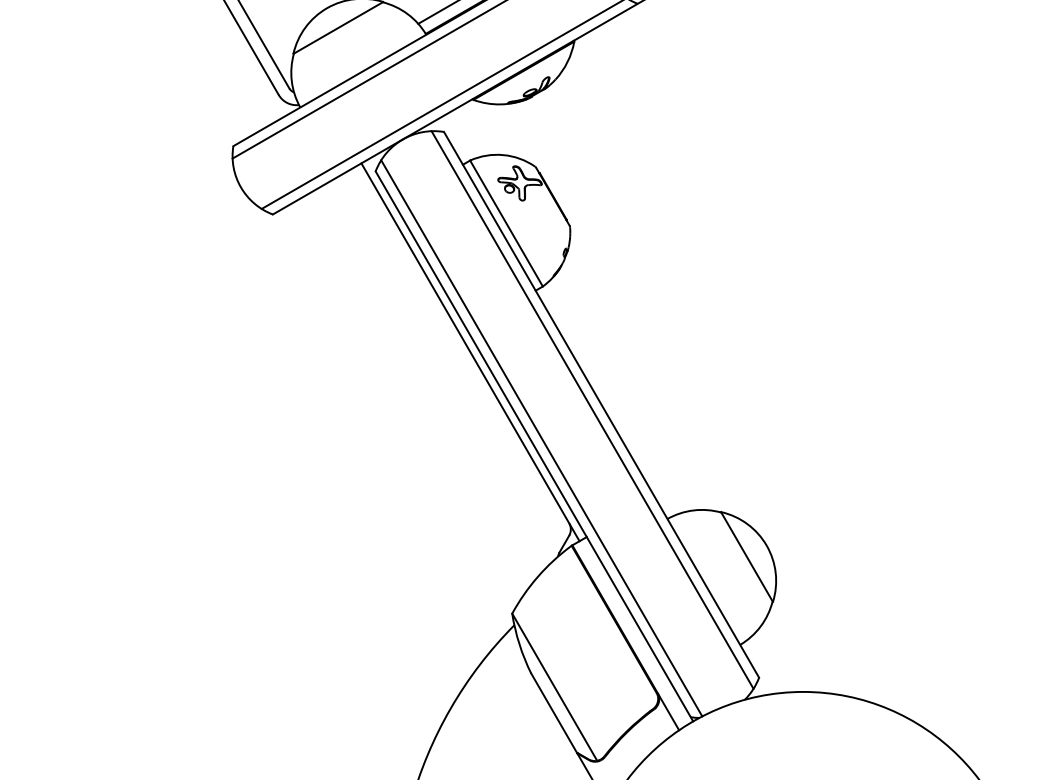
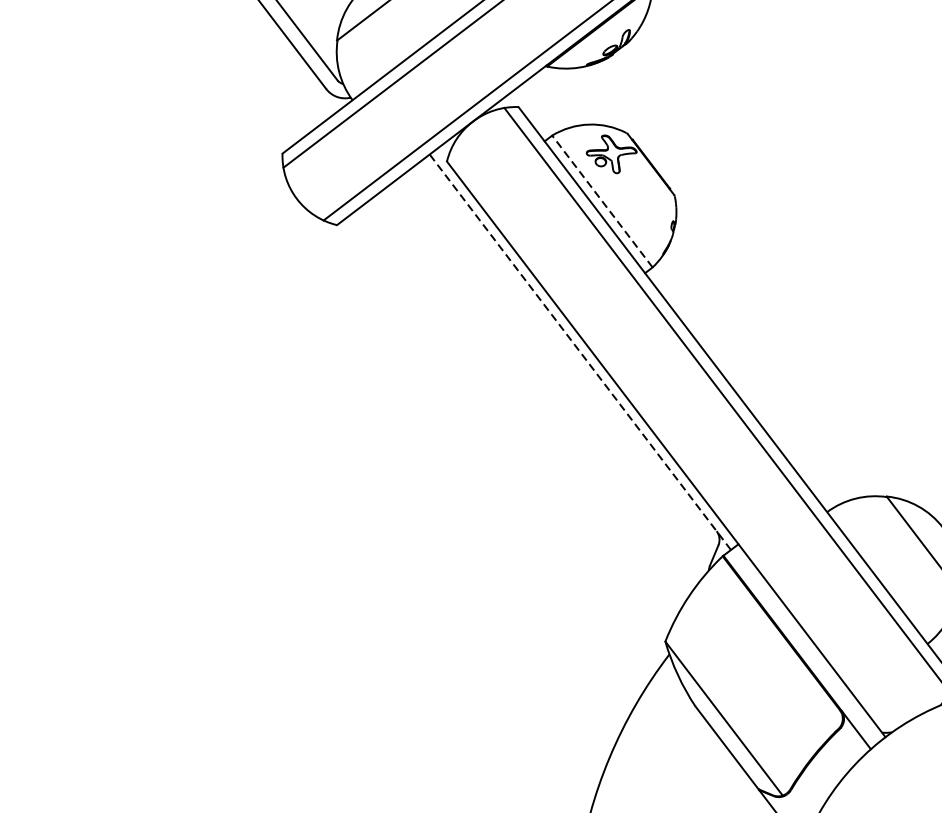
line: (506, 223) -> (602, 201), solid -> dashed
line: (470, 351) -> (580, 351), solid -> dashed
line: (541, 438) -> (673, 439), removed

